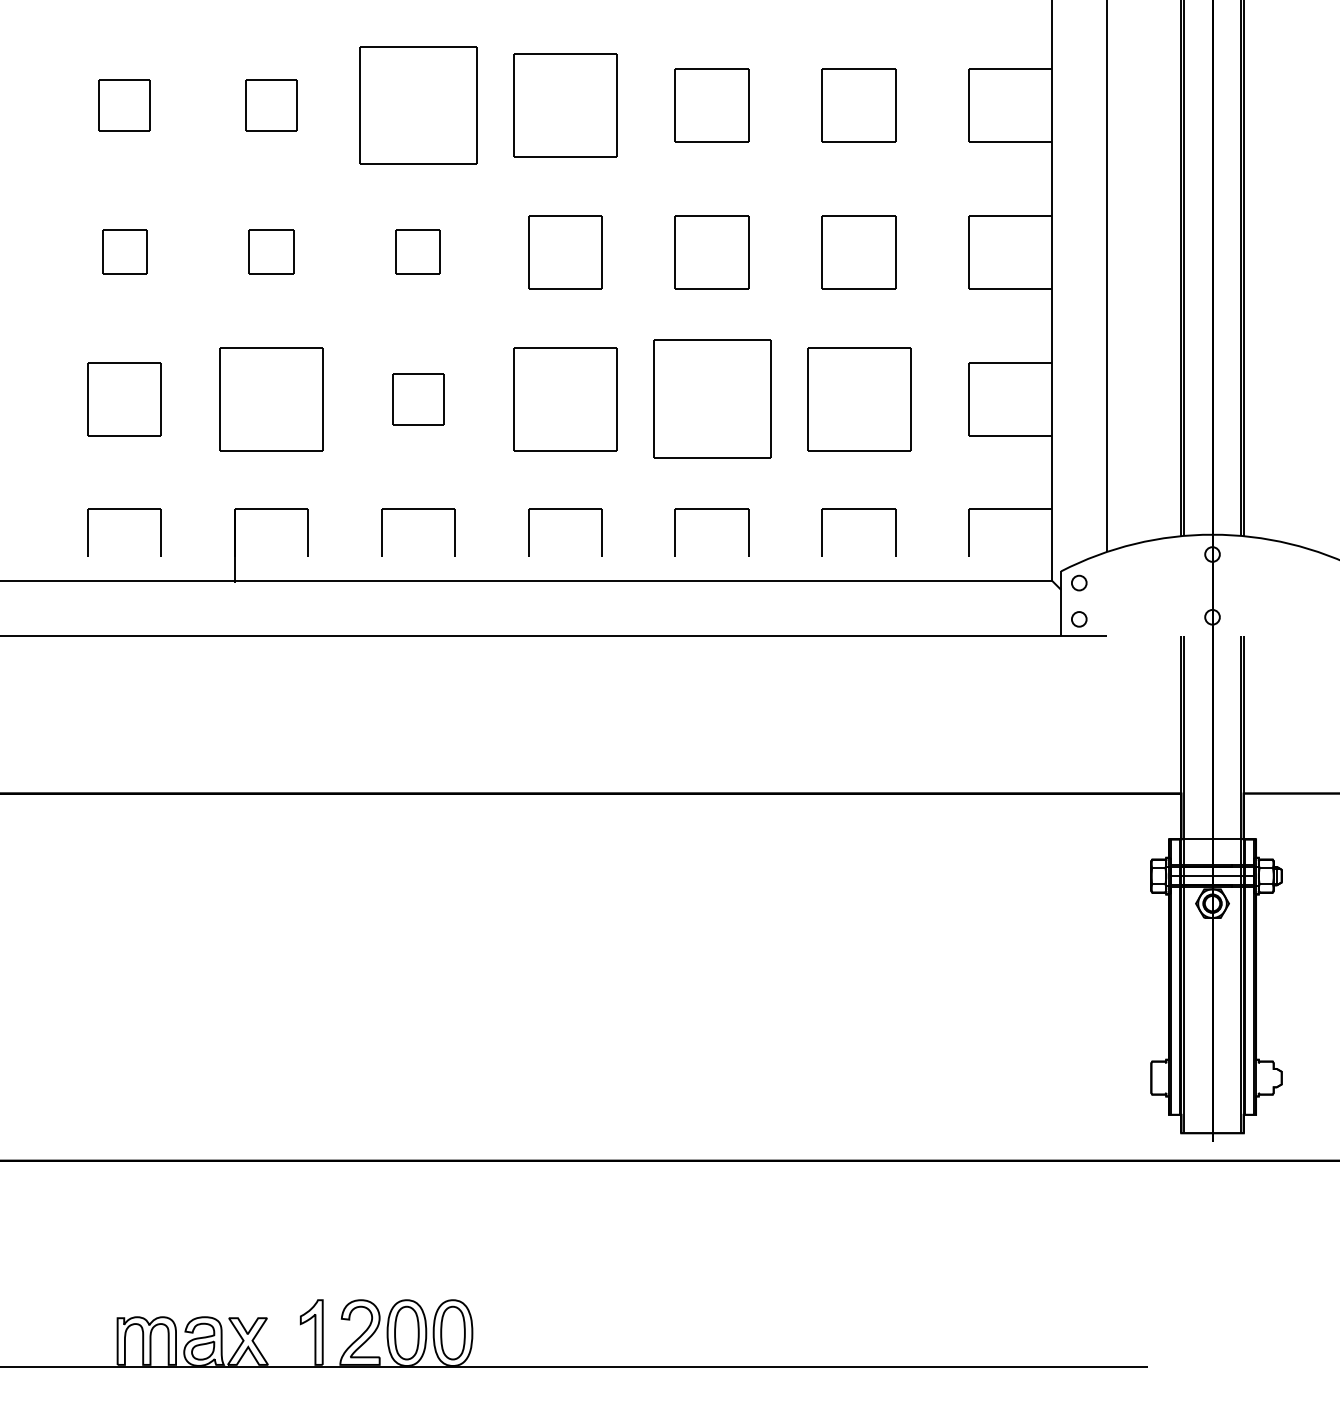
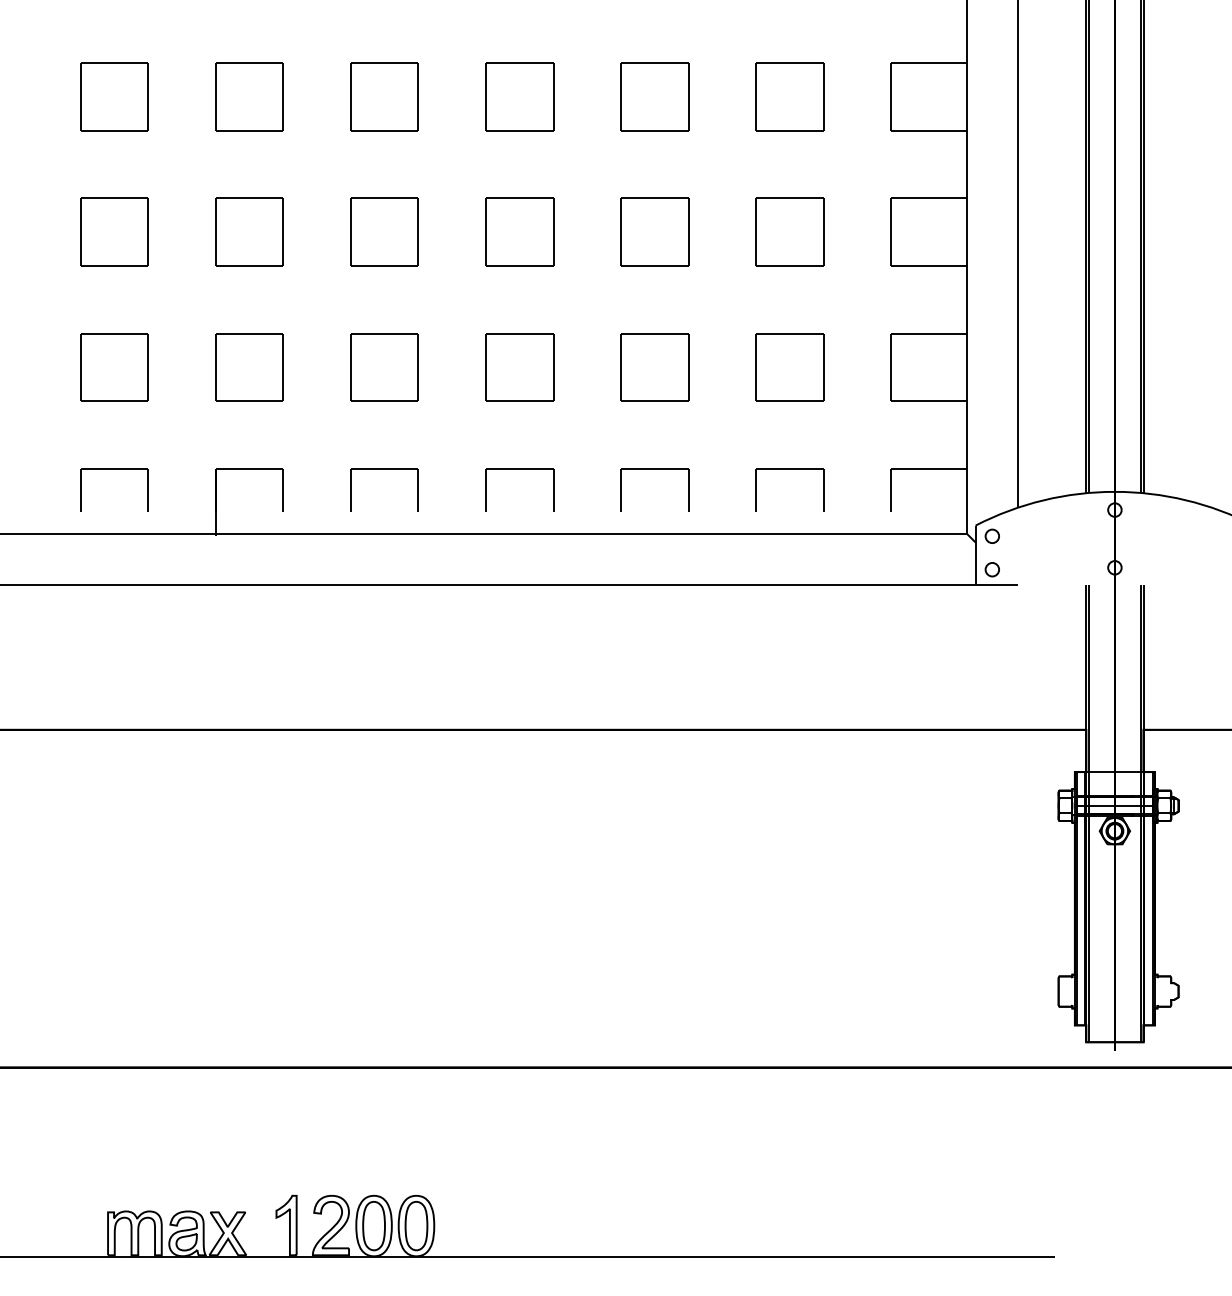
part: (124, 105) -> (114, 97), size x1.43
part: (271, 105) -> (249, 97), size x1.43
part: (418, 105) -> (384, 97), size x0.62
part: (565, 105) -> (519, 97), size x0.71
part: (124, 252) -> (114, 232), size x1.67
part: (271, 252) -> (249, 232), size x1.67
part: (418, 252) -> (384, 232), size x1.67
part: (271, 399) -> (249, 367), size x0.71
part: (418, 399) -> (384, 367), size x1.43
part: (565, 399) -> (519, 367), size x0.71
part: (711, 399) -> (654, 367), size x0.62
part: (858, 399) -> (789, 367), size x0.71

